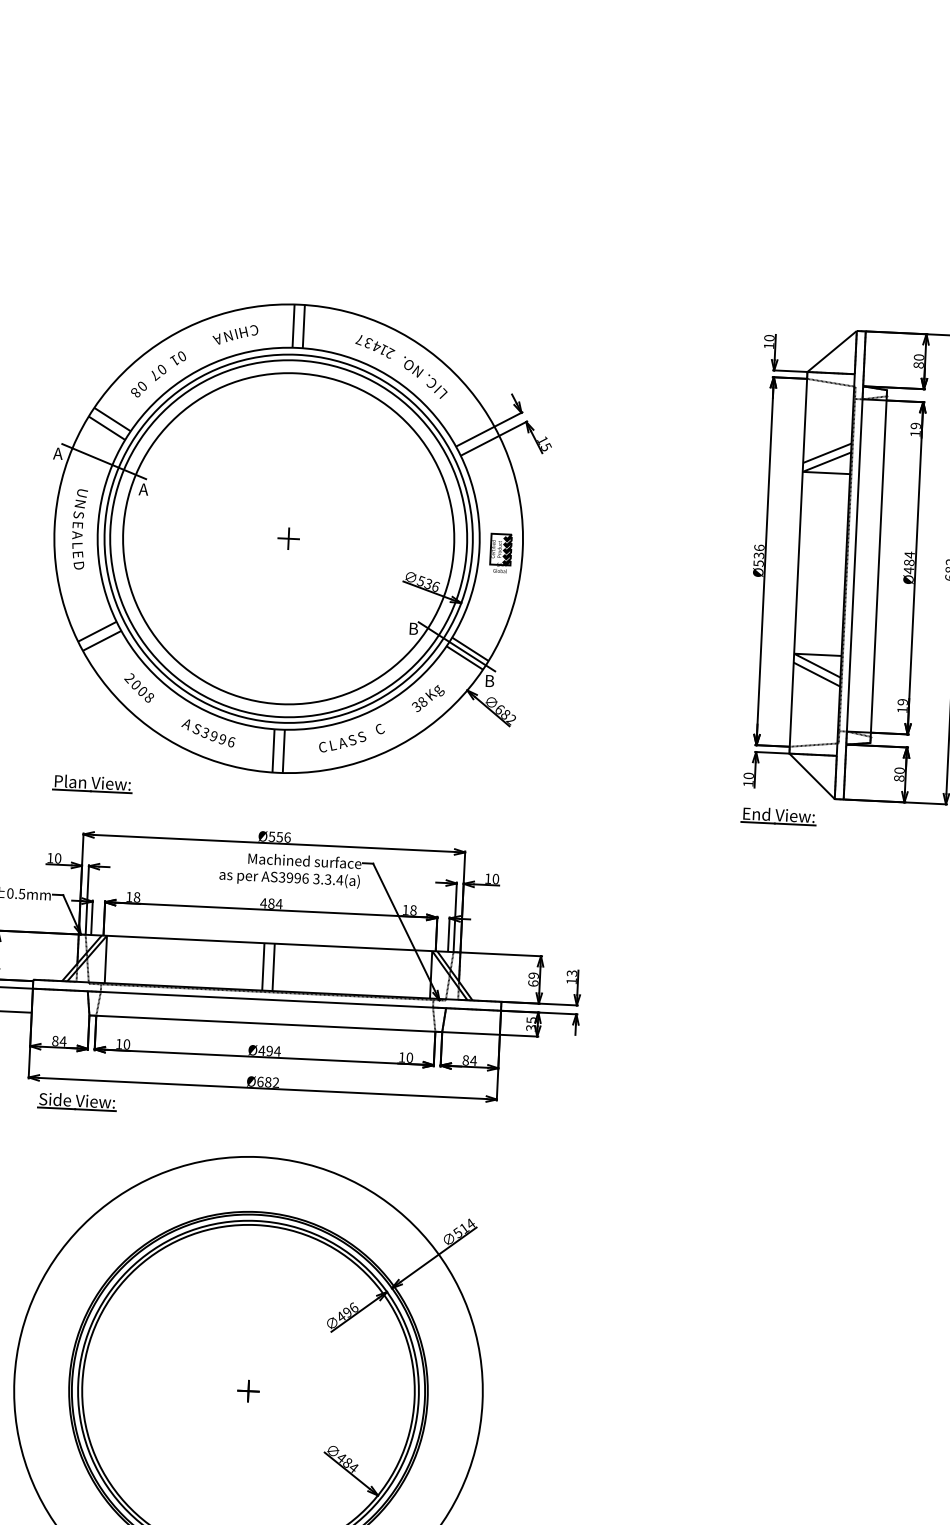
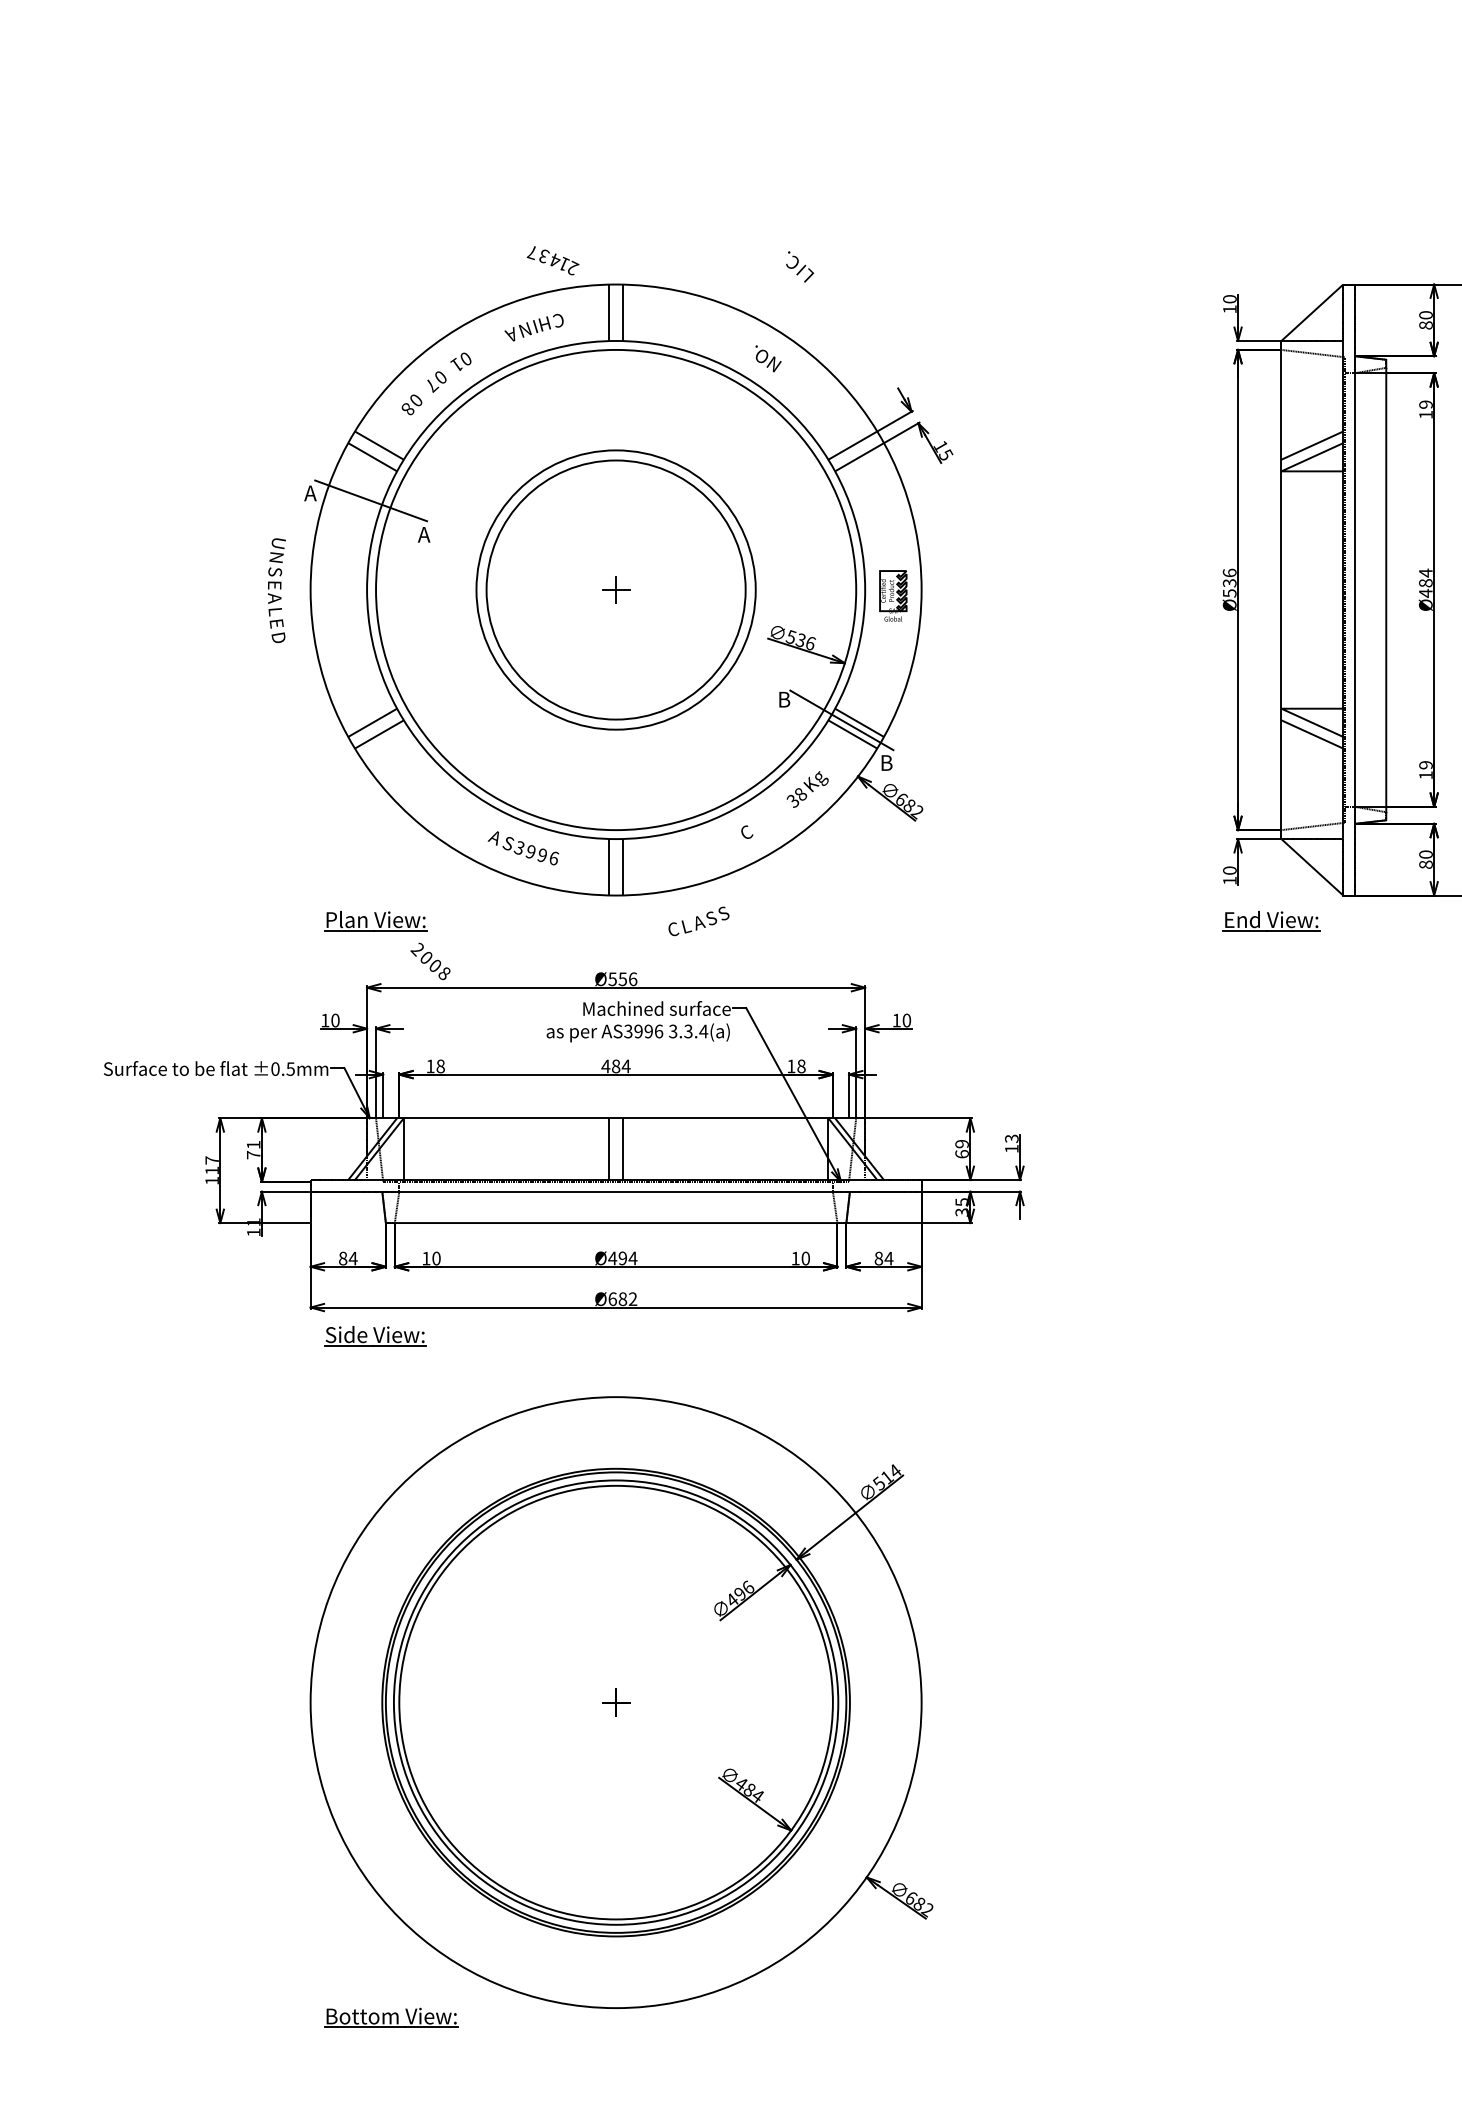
text: (374, 346) -> (552, 260), moved
text: (437, 386) -> (800, 266), moved
text: (79, 529) -> (276, 590), moved
circle: (288, 538) -> (615, 589), size x0.6
circle: (289, 538) -> (616, 589), size x0.6
text: (139, 687) -> (430, 961), moved
text: (342, 742) -> (698, 921), moved

